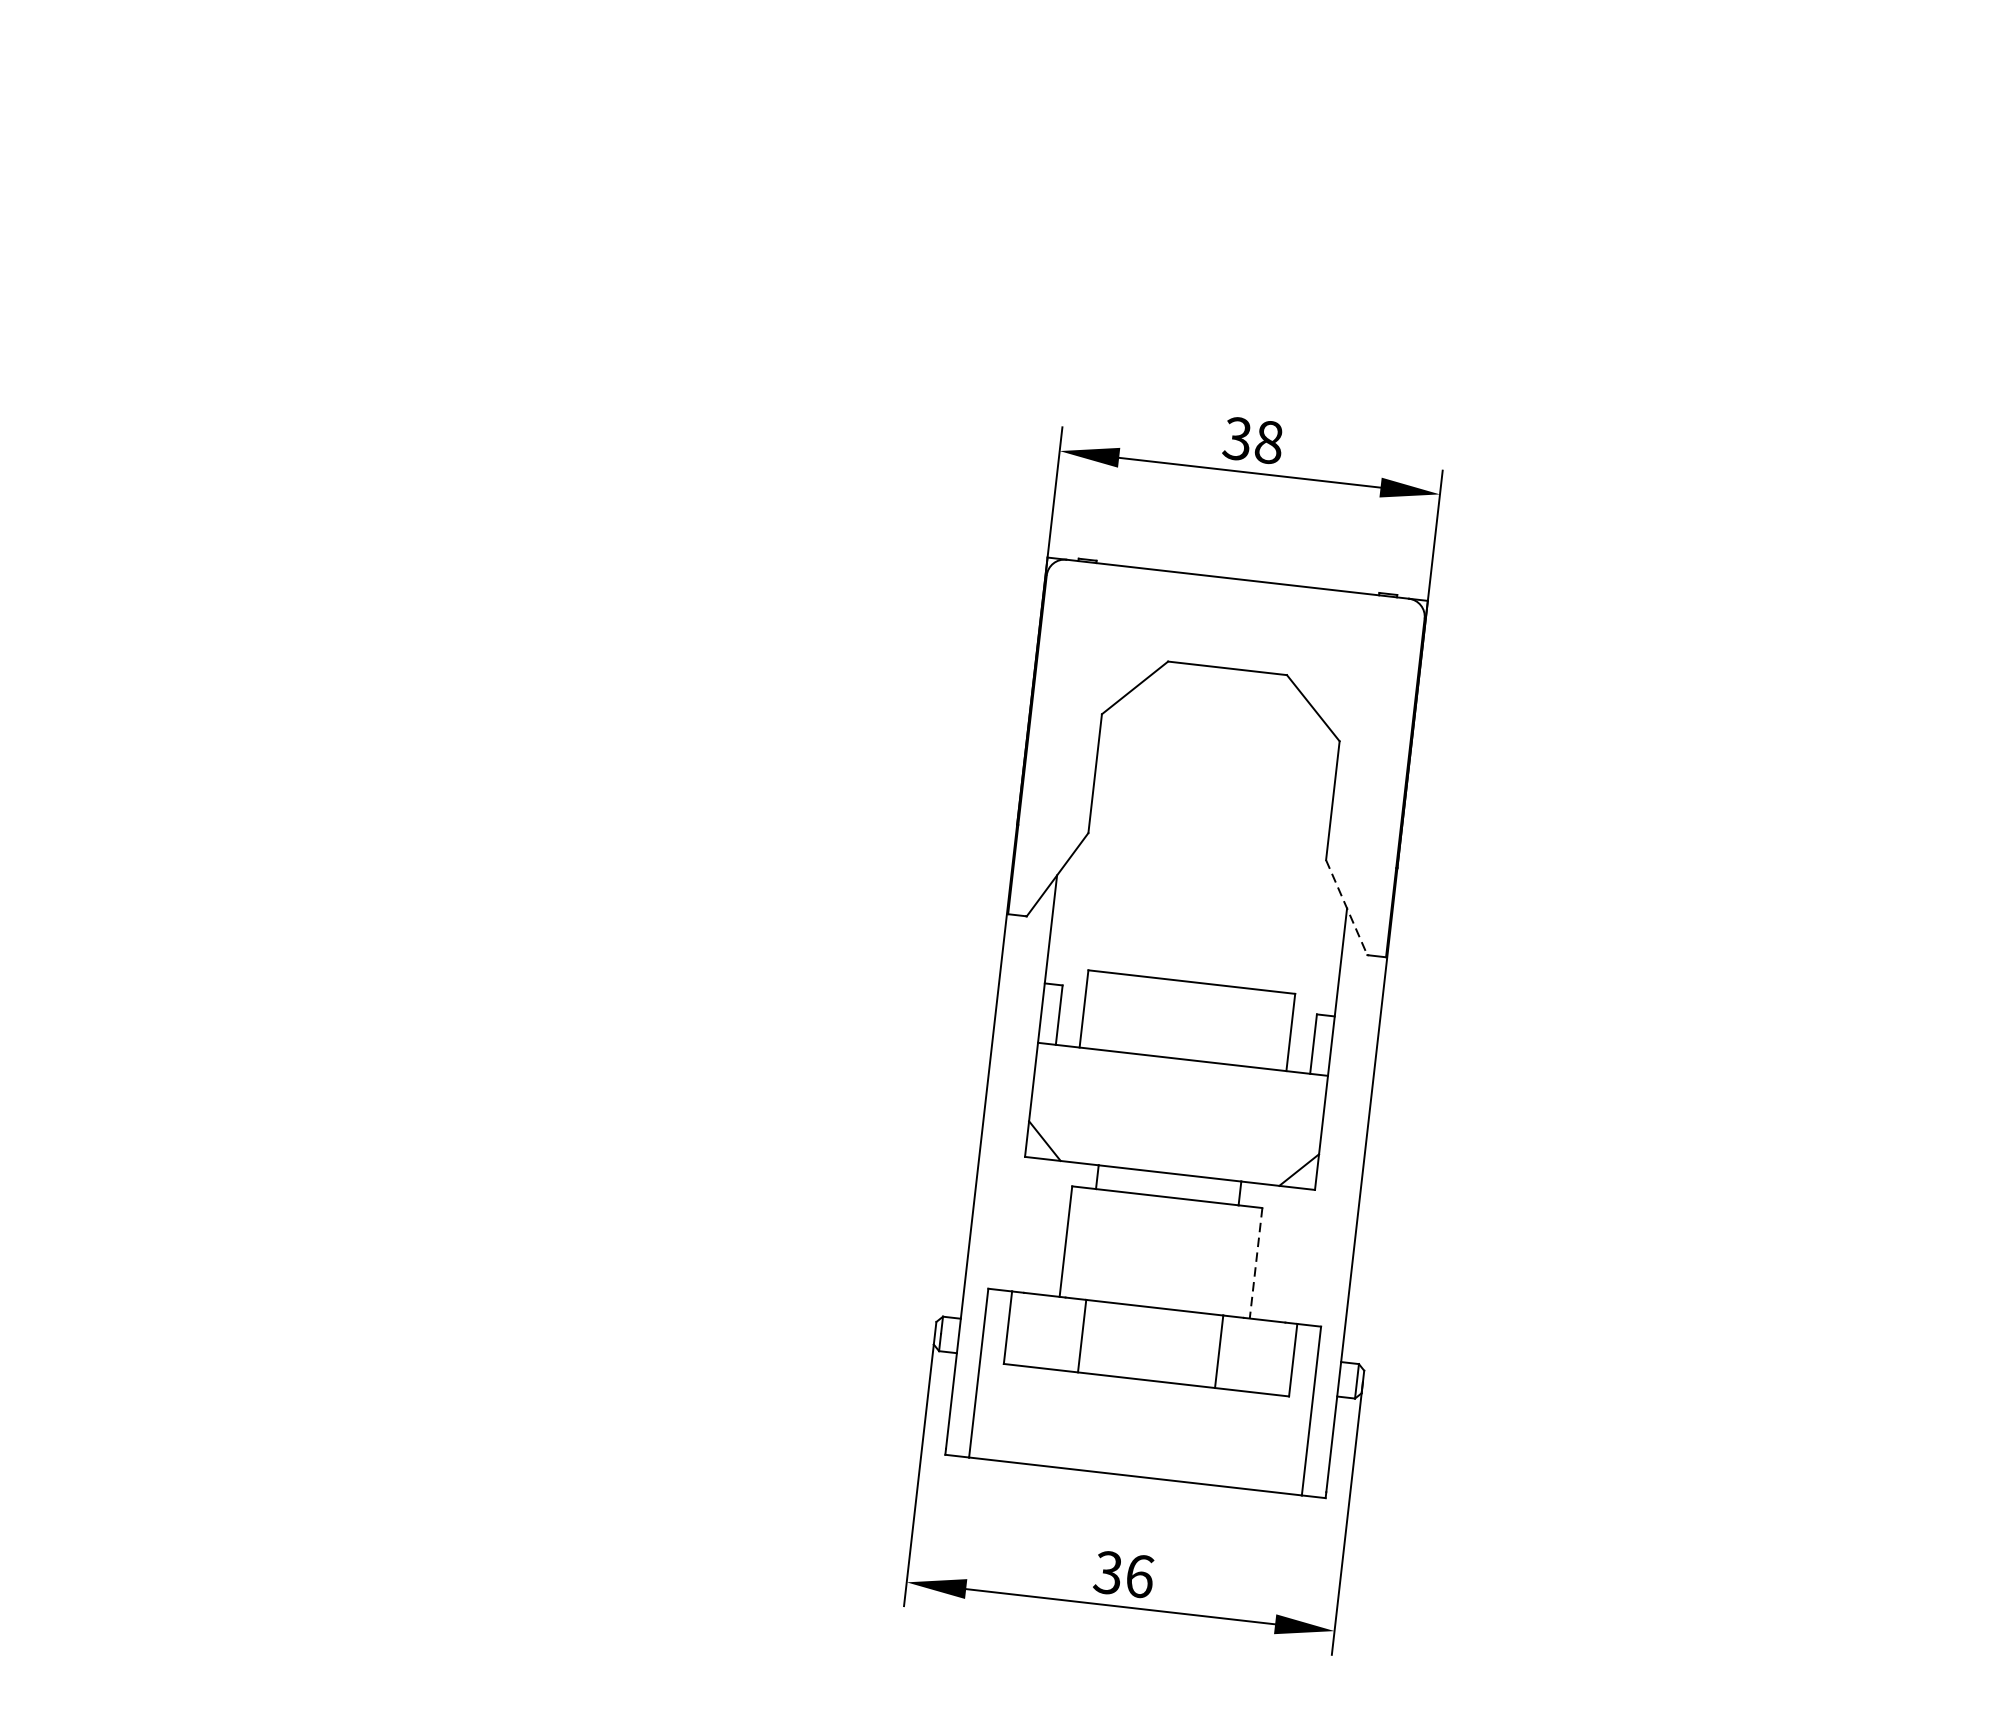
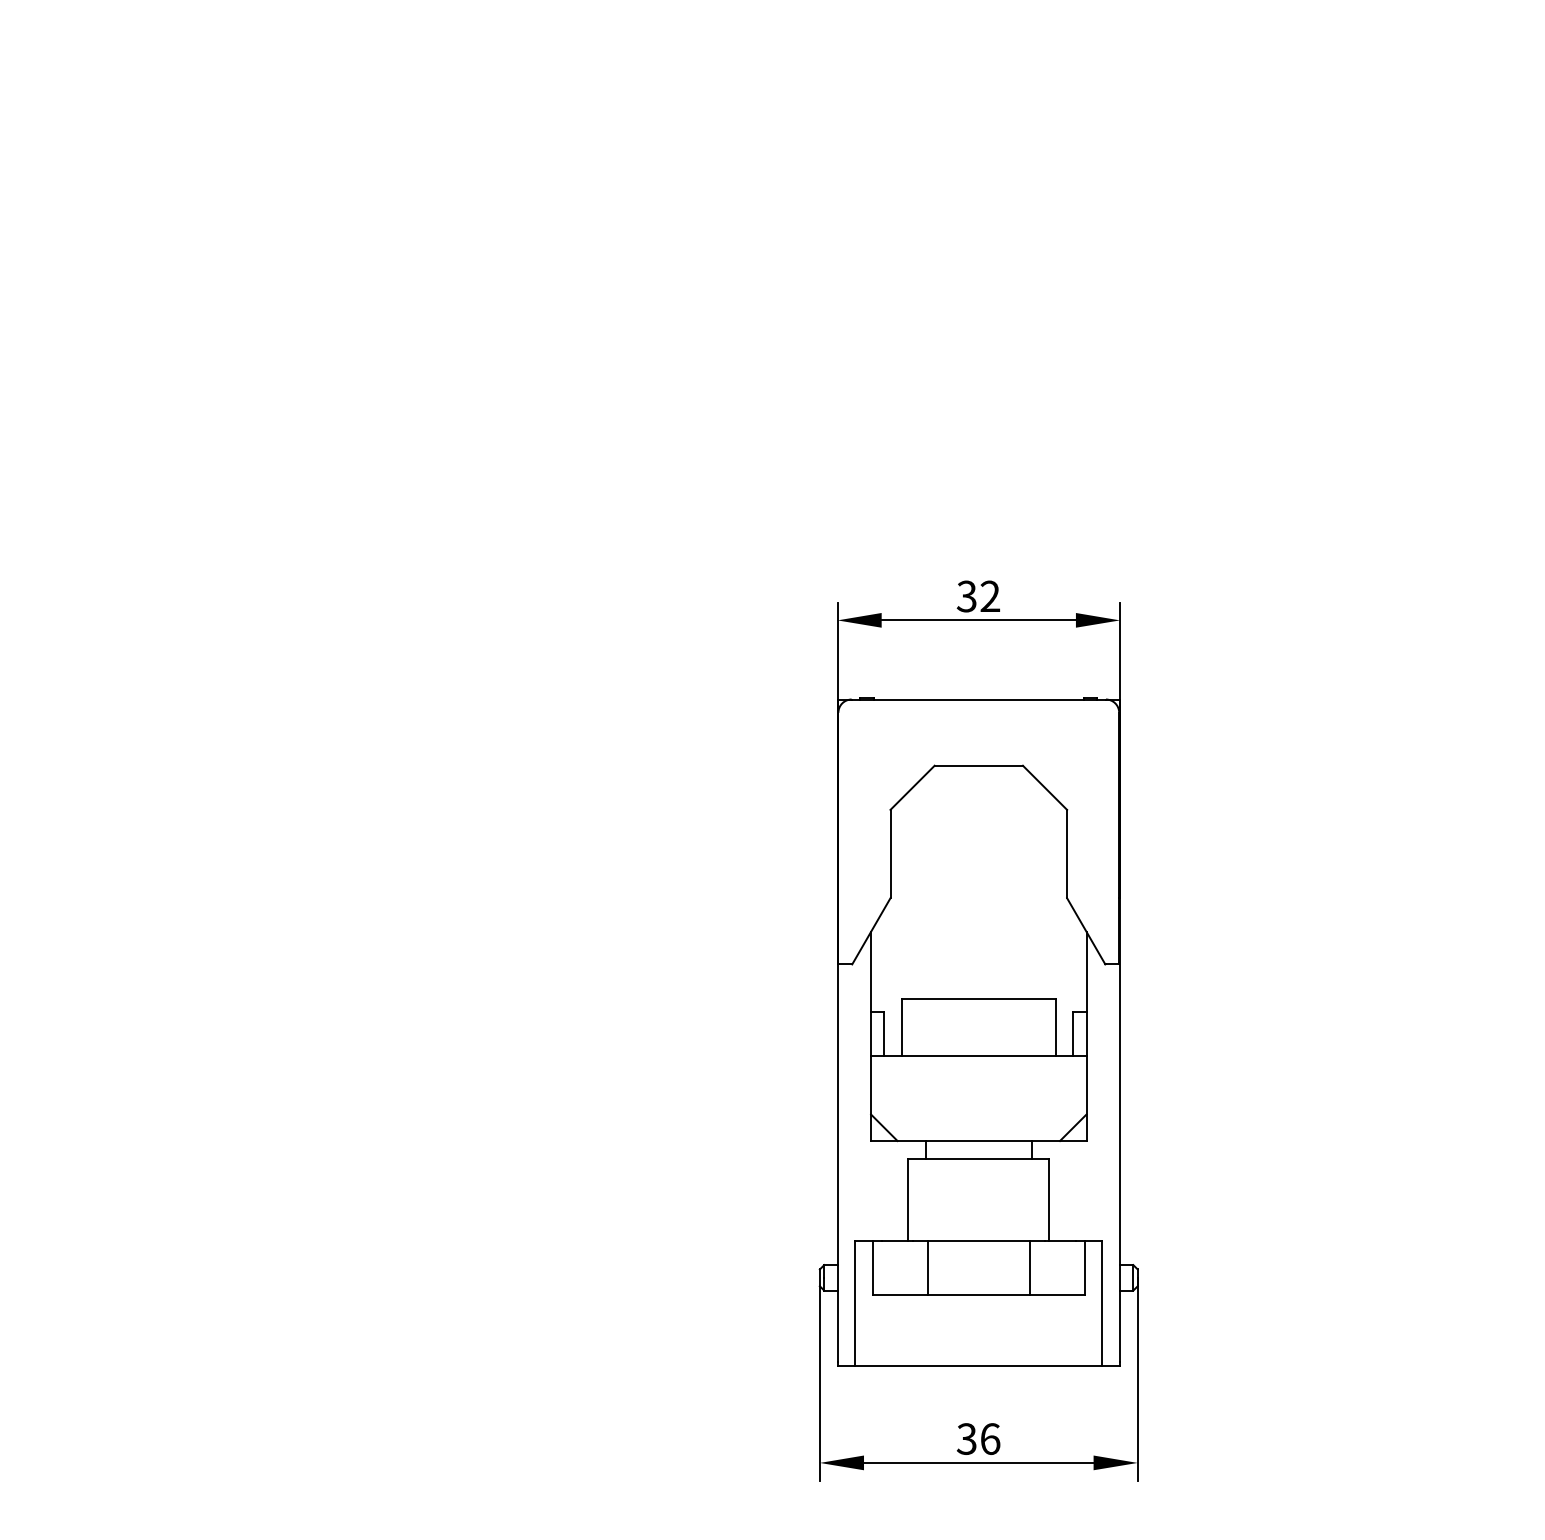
text: (1269, 442) -> (990, 596), 38 -> 32
line: (1347, 907) -> (1086, 931), dashed -> solid
line: (1256, 1264) -> (1049, 1200), dashed -> solid

